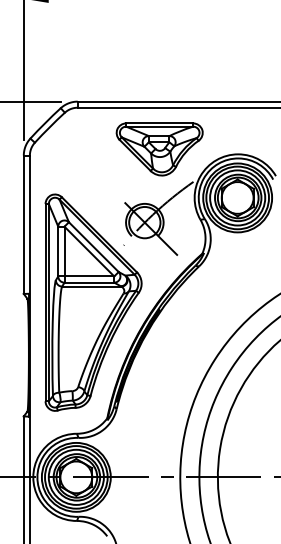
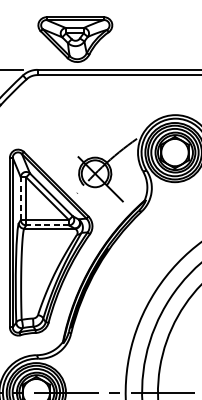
part: (159, 149) -> (75, 39), moved
line: (58, 251) -> (21, 198), solid -> dashed
line: (89, 282) -> (47, 225), solid -> dashed

